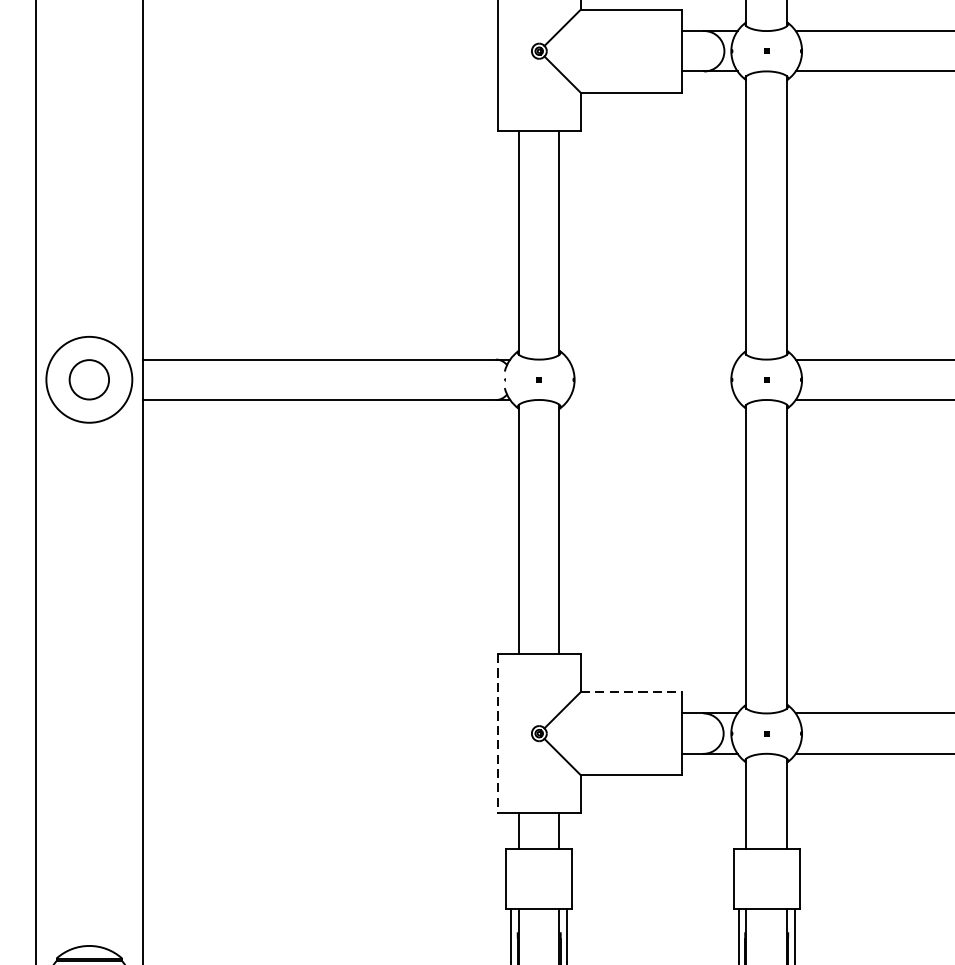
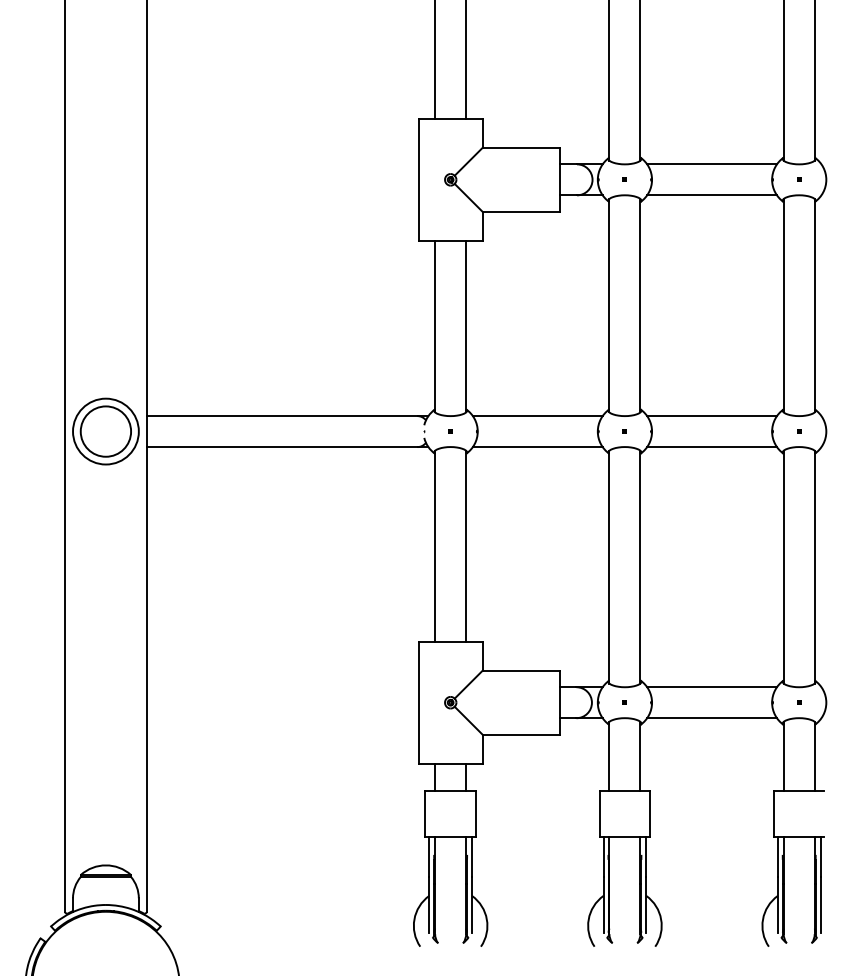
line: (652, 360) -> (537, 416), added
circle: (88, 379) -> (105, 431), size x1.67
line: (652, 400) -> (537, 447), added
line: (631, 691) -> (521, 670), dashed -> solid
line: (497, 734) -> (418, 703), dashed -> solid

